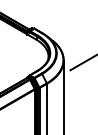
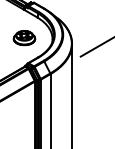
part: (26, 55) -> (24, 37), added

